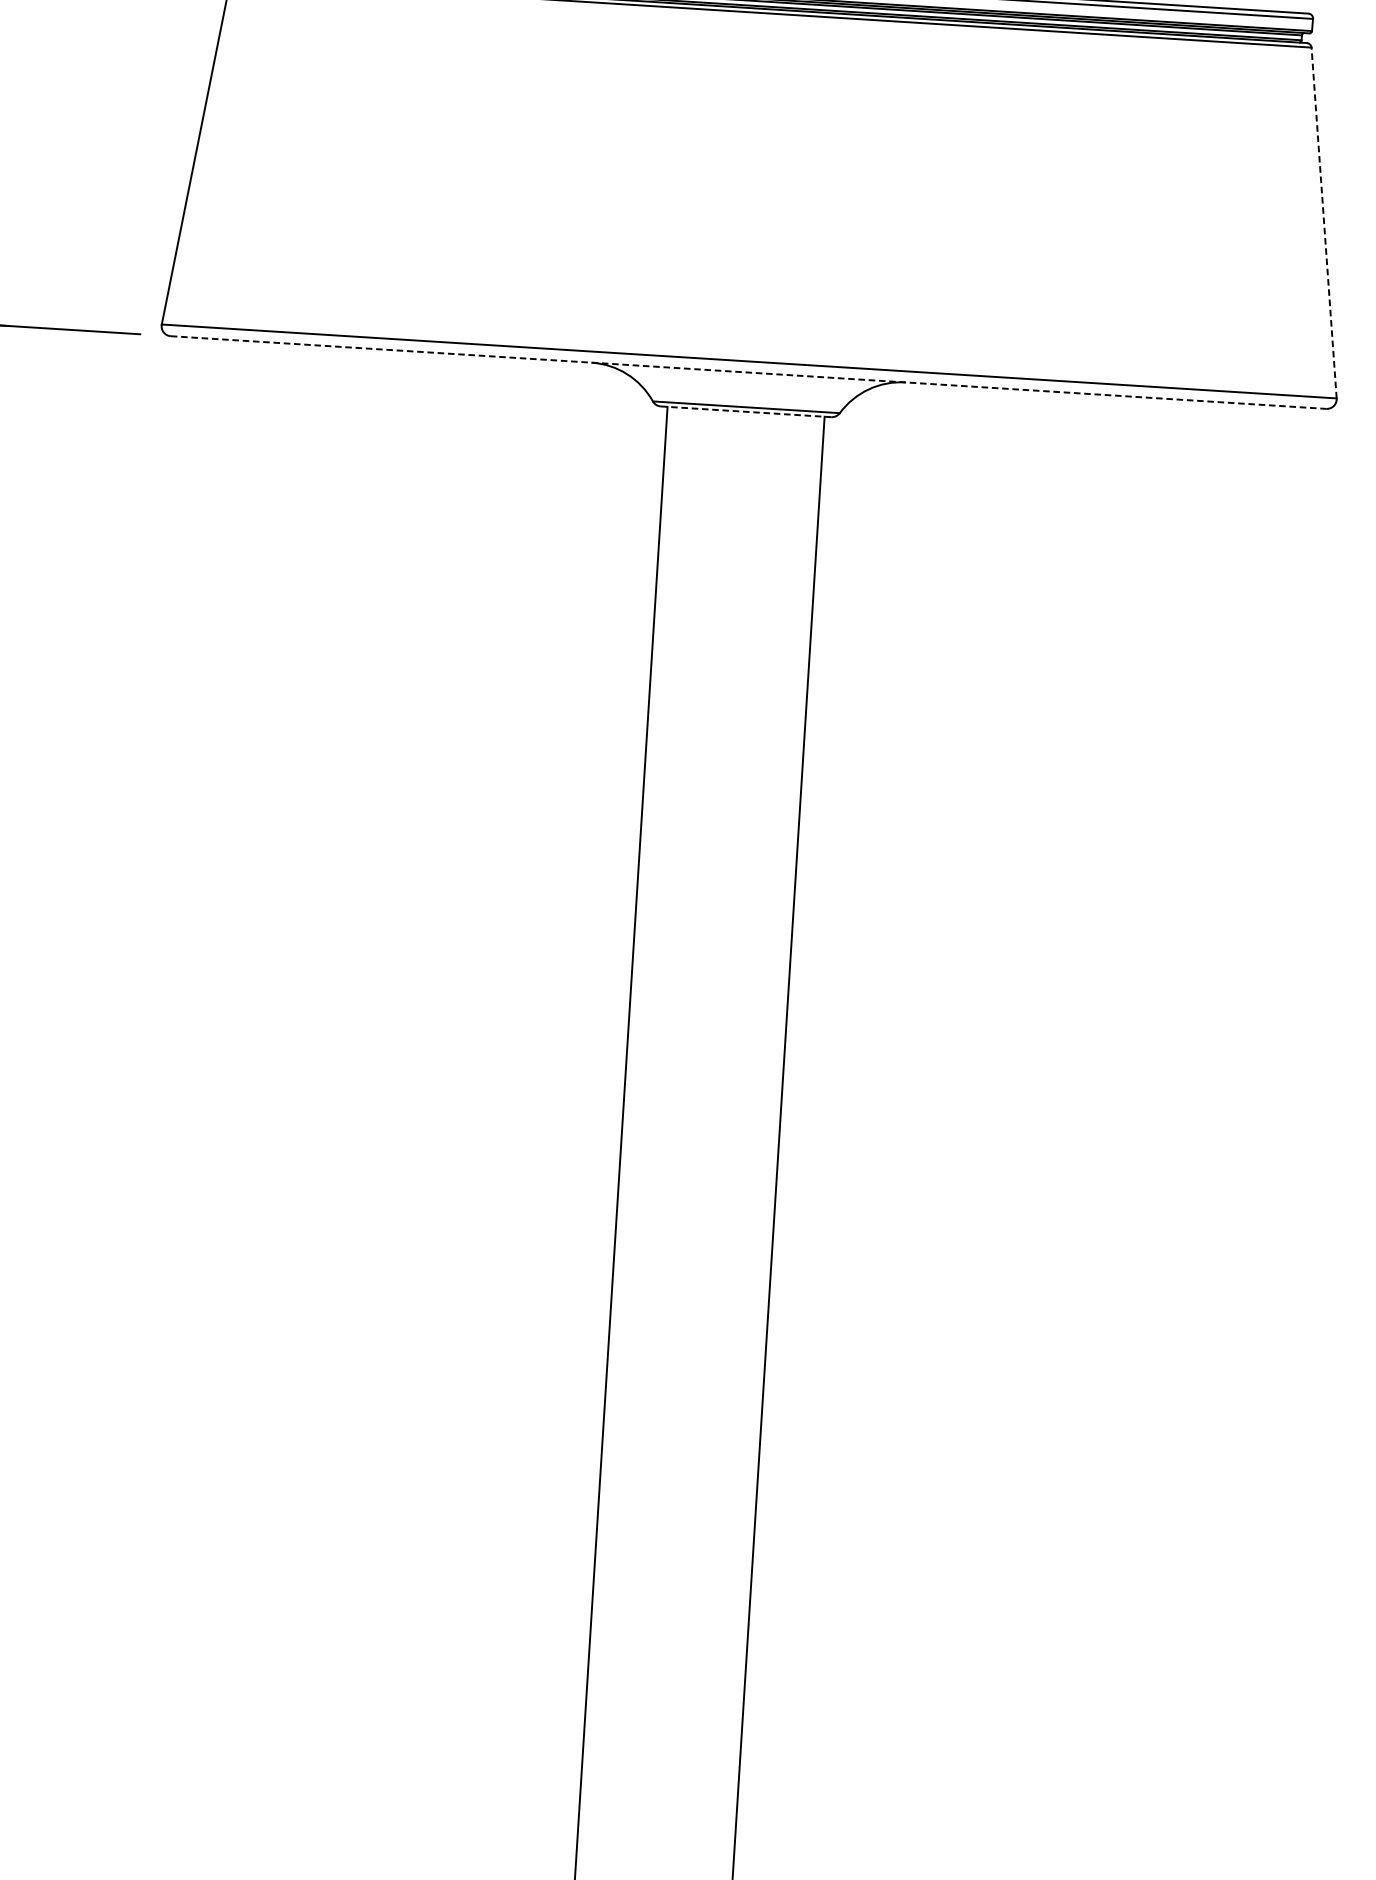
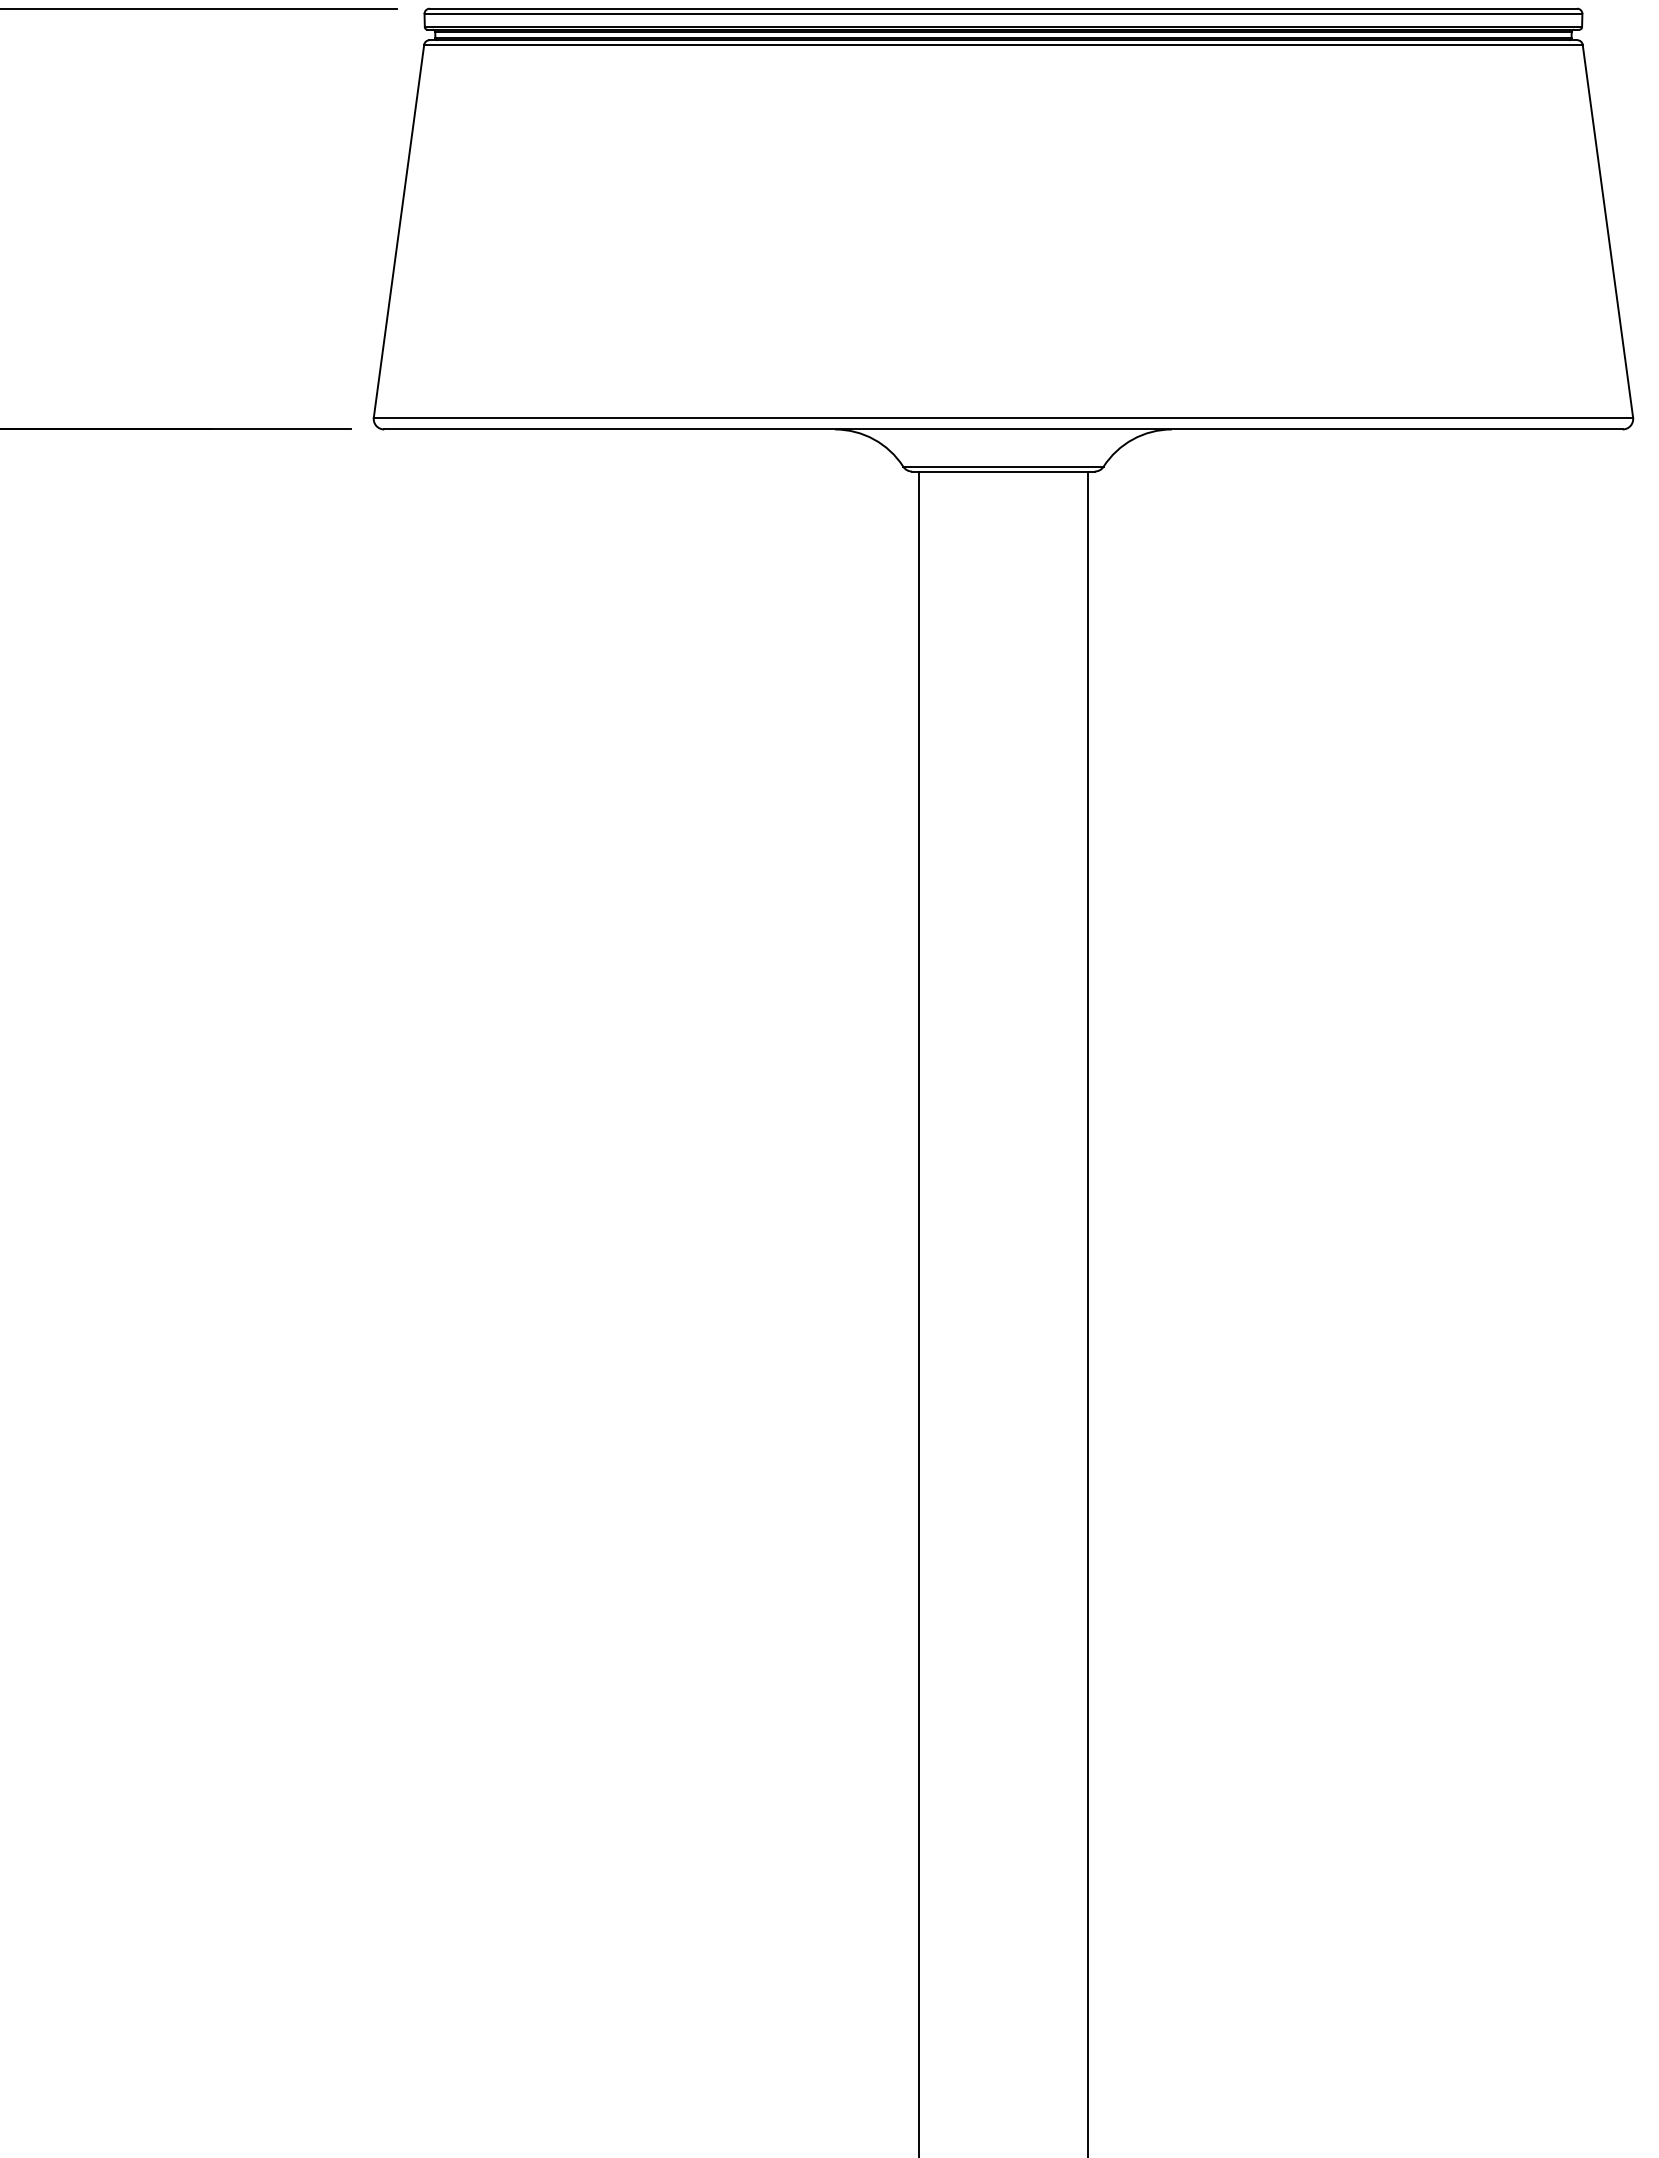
line: (1323, 222) -> (1607, 230), dashed -> solid
line: (748, 372) -> (1003, 429), dashed -> solid
line: (746, 411) -> (1003, 471), dashed -> solid

